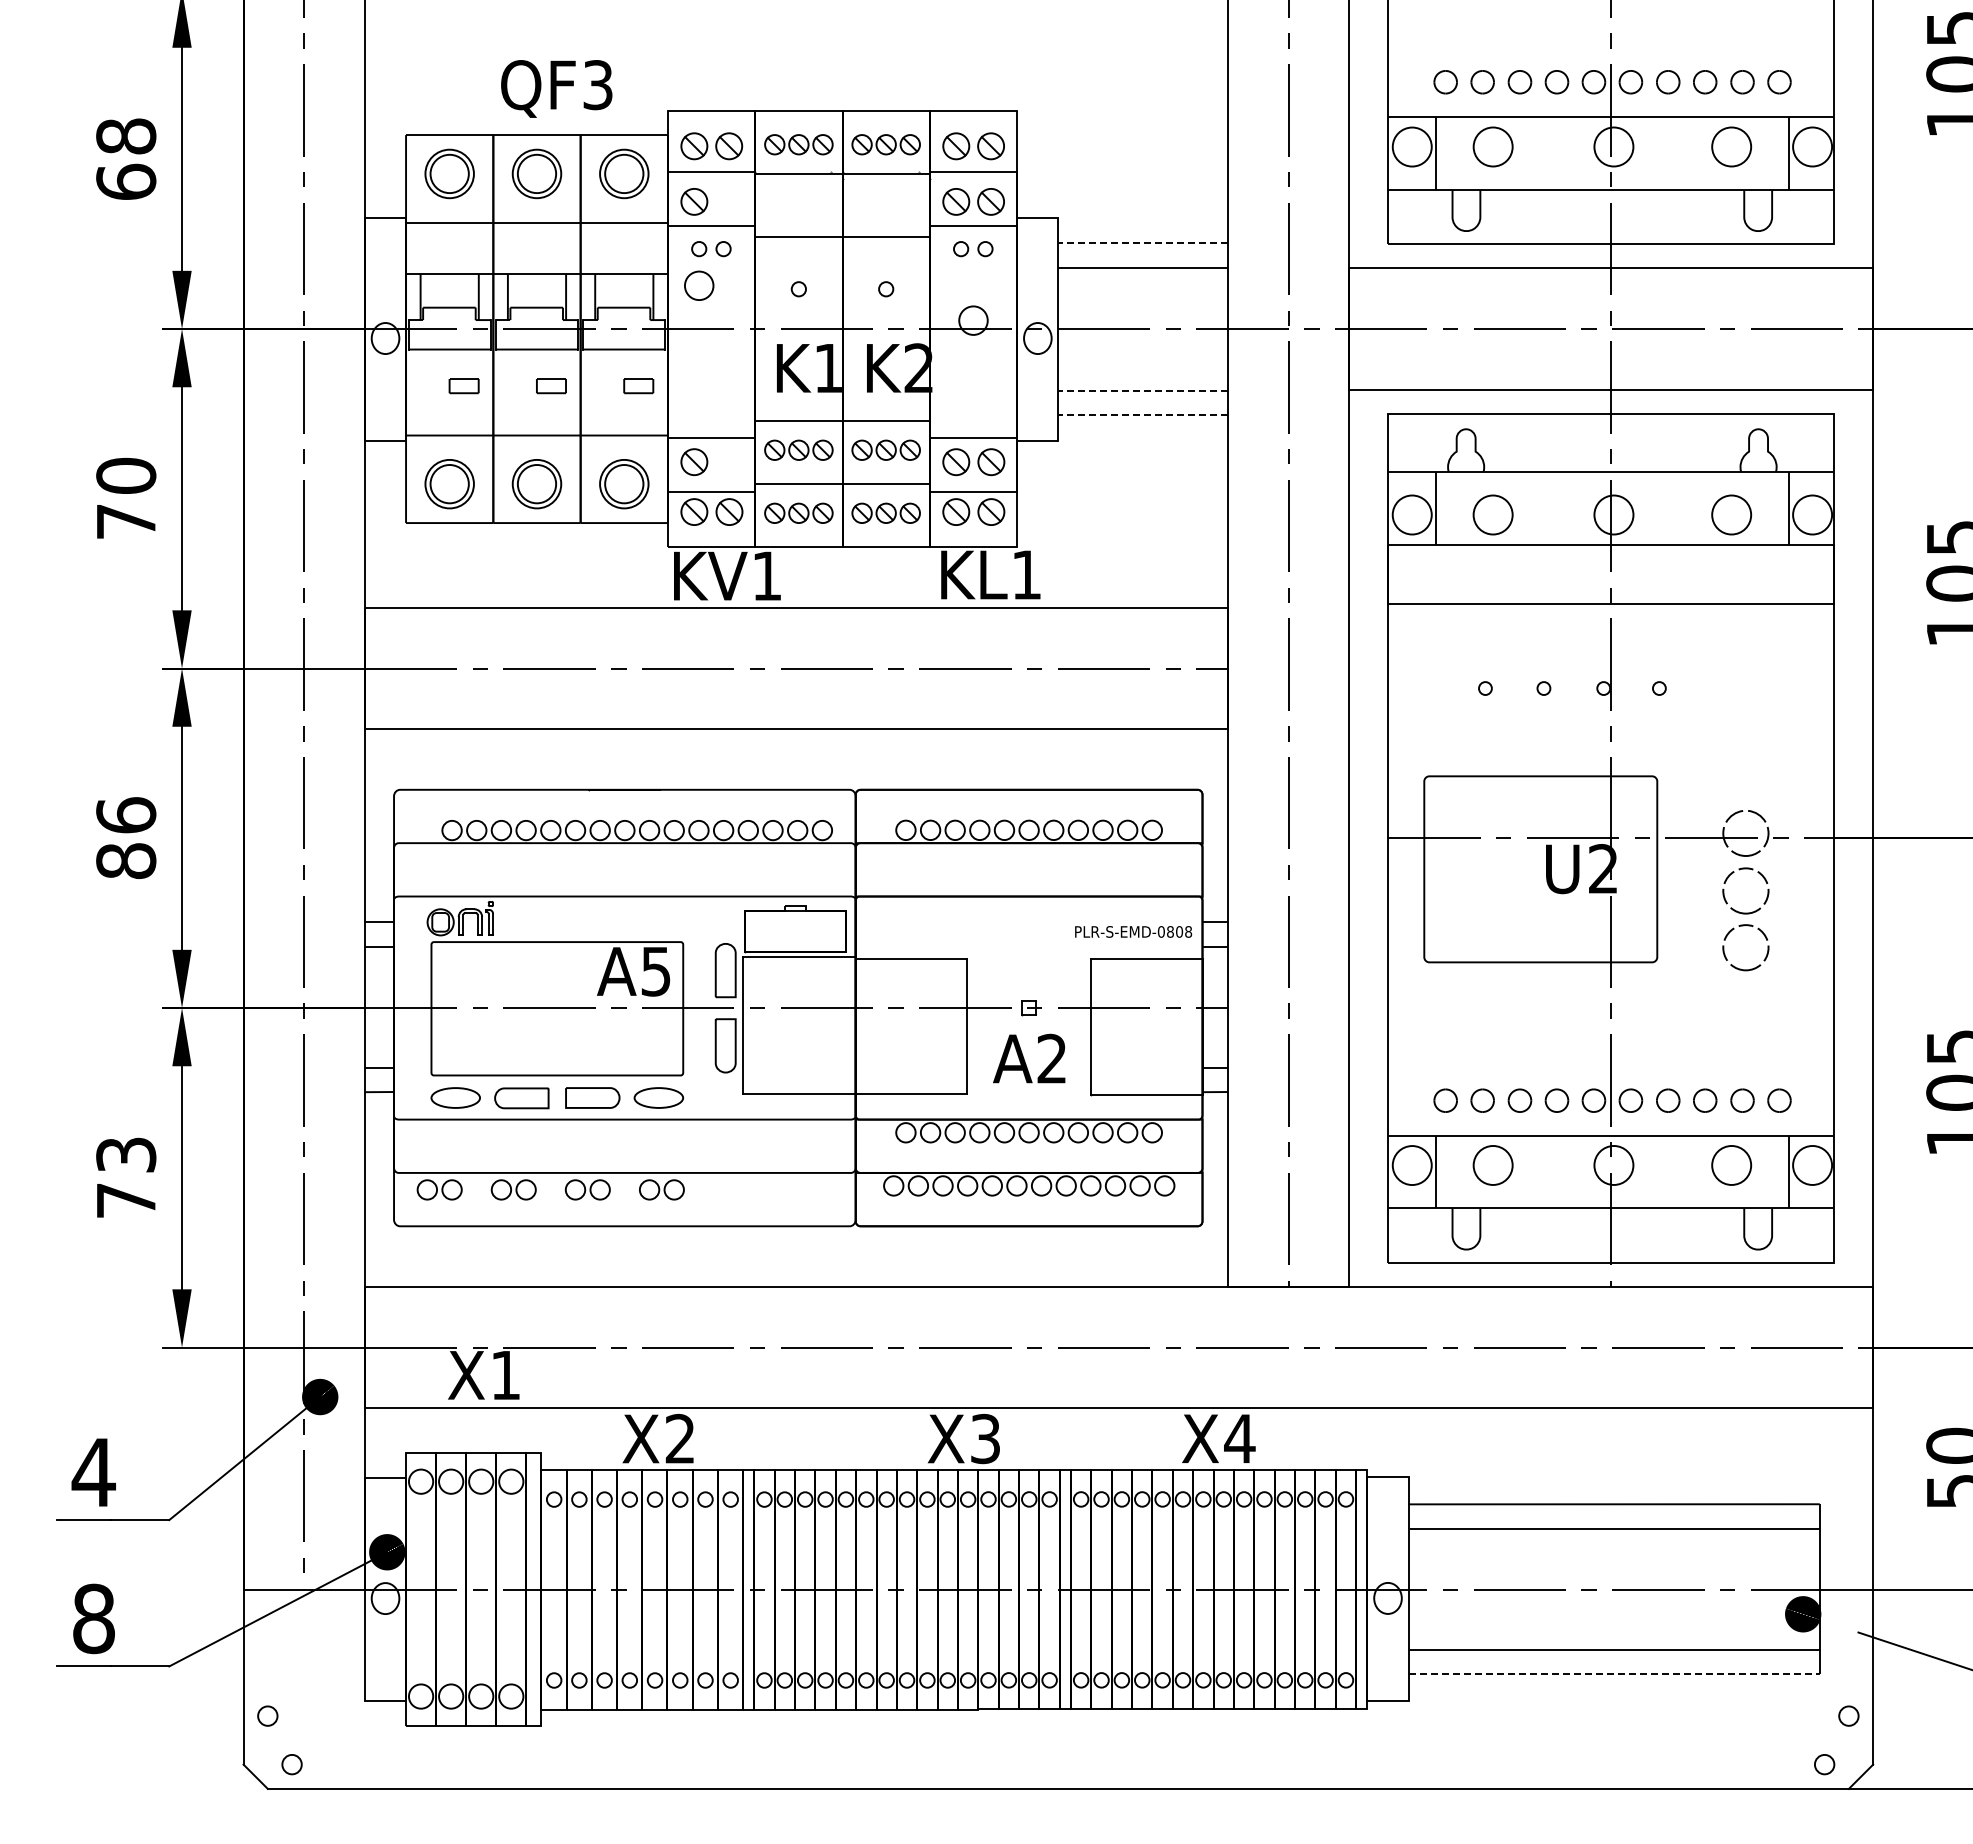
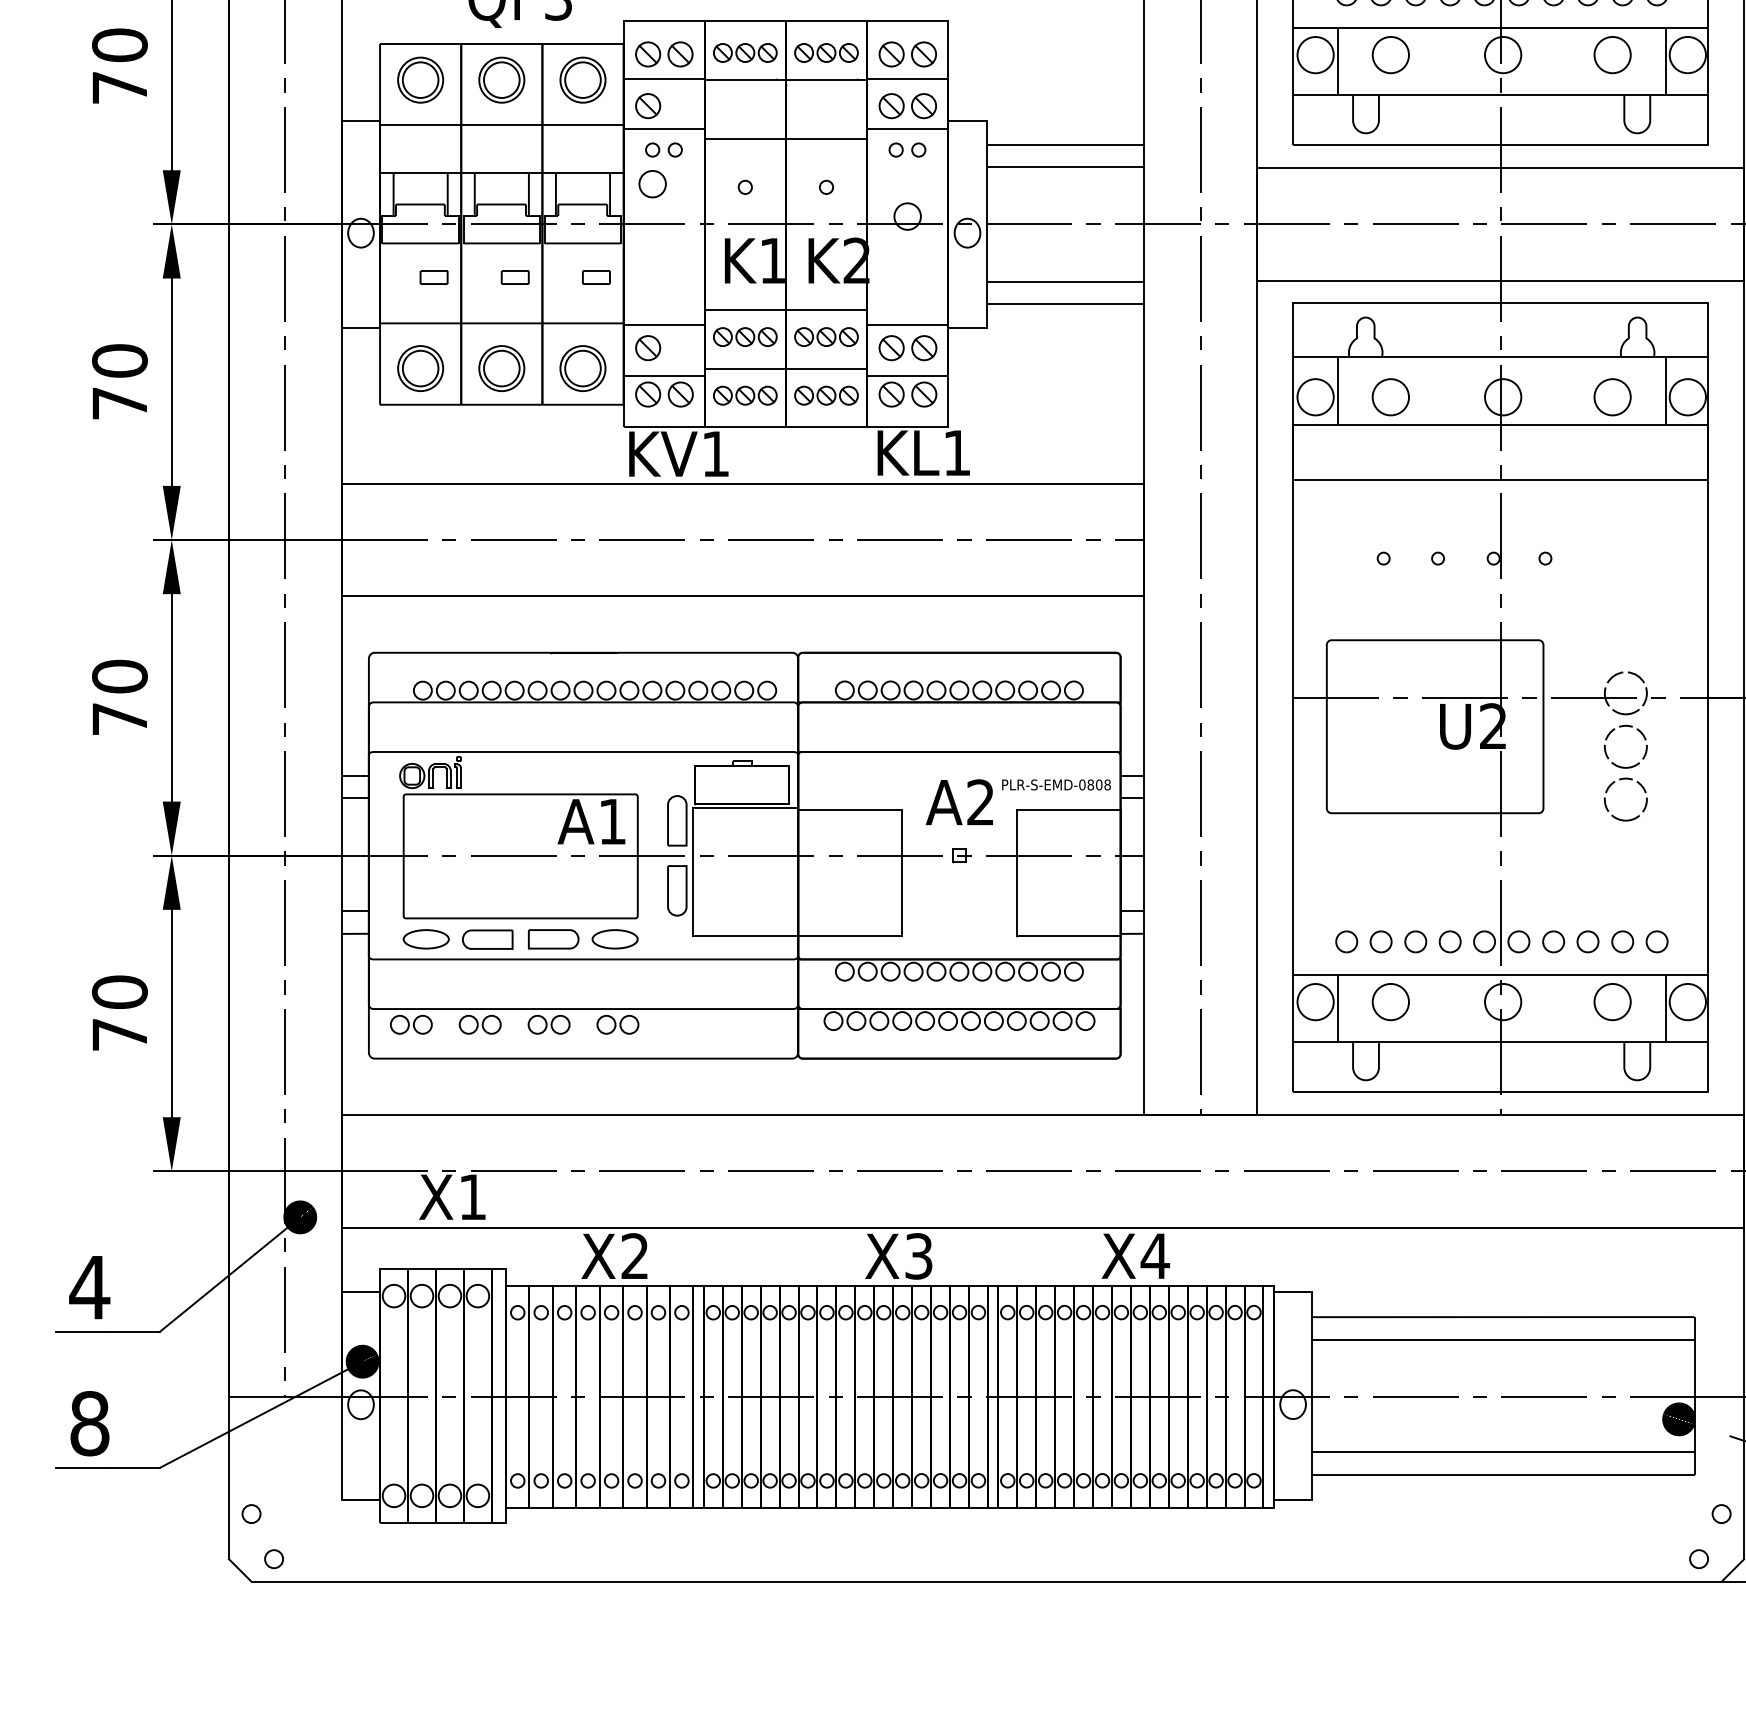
text: (126, 158) -> (120, 65), 68 -> 70
line: (1143, 243) -> (1065, 144), dashed -> solid
line: (1143, 390) -> (1065, 281), dashed -> solid
line: (1143, 414) -> (1065, 303), dashed -> solid
text: (126, 838) -> (120, 698), 86 -> 70
text: (655, 971) -> (612, 821), A5 -> A1
text: (1029, 1058) -> (959, 802), moved
text: (126, 1154) -> (120, 991), 73 -> 70
line: (1614, 1674) -> (1503, 1475), dashed -> solid

